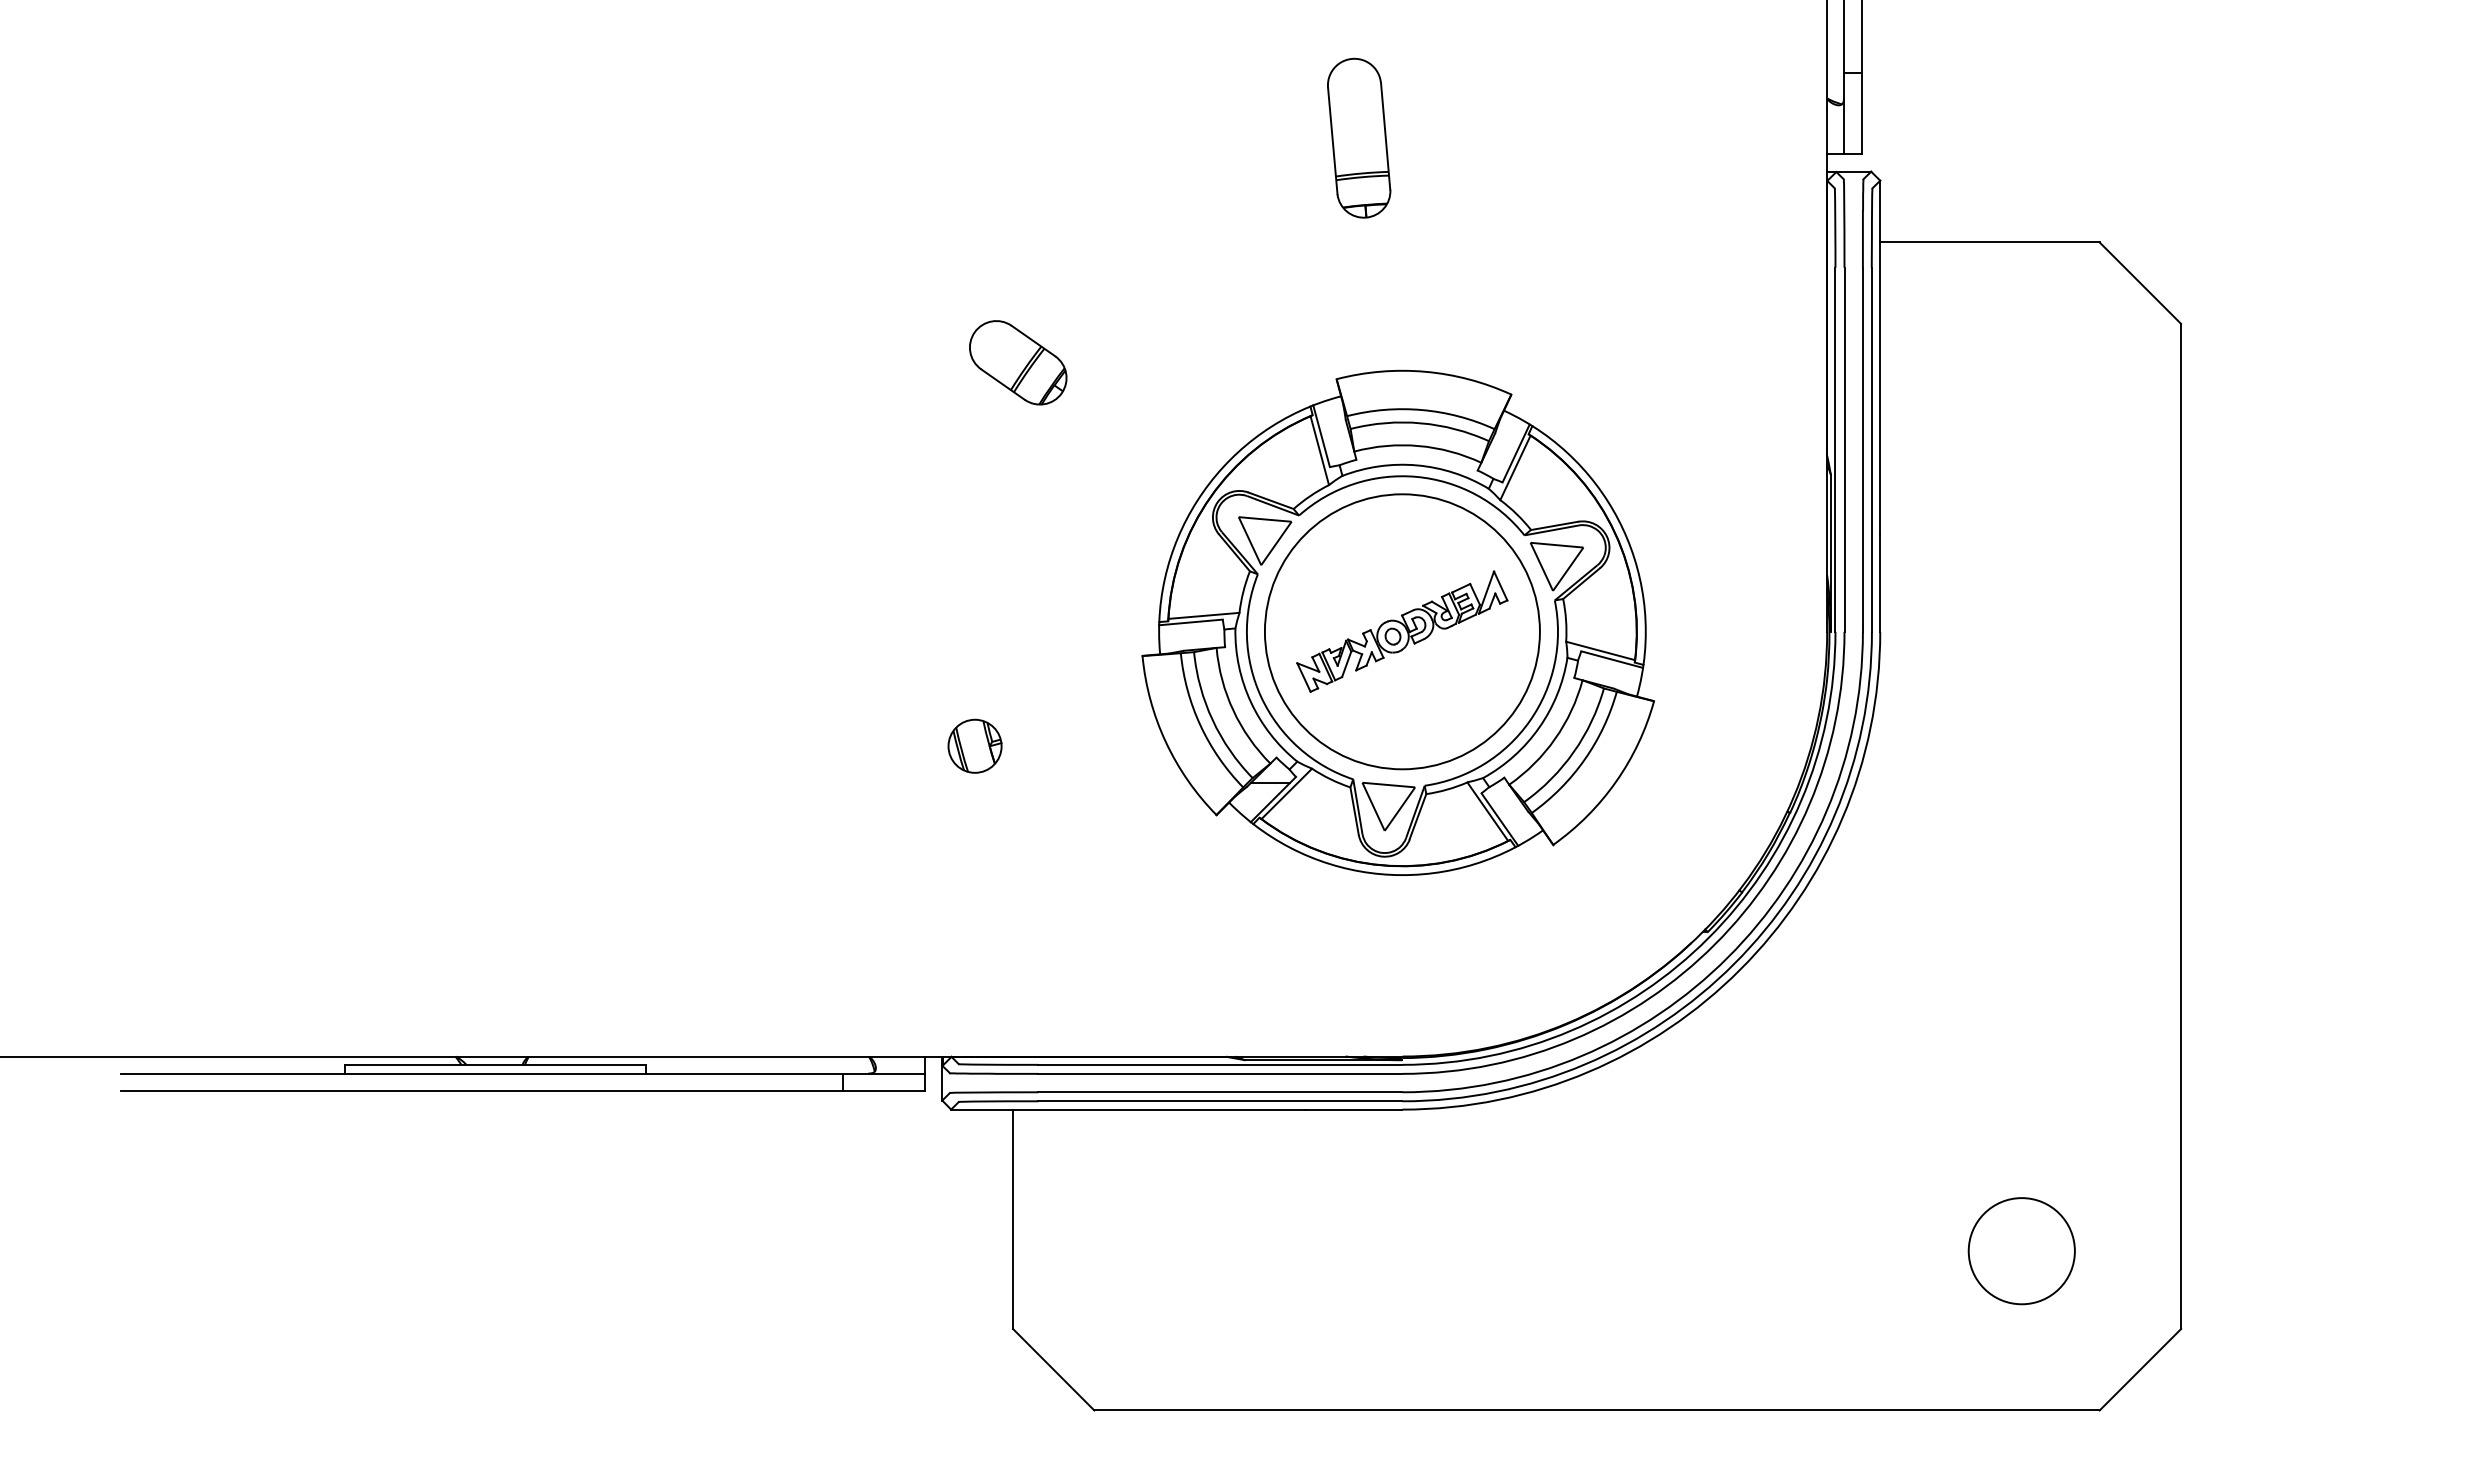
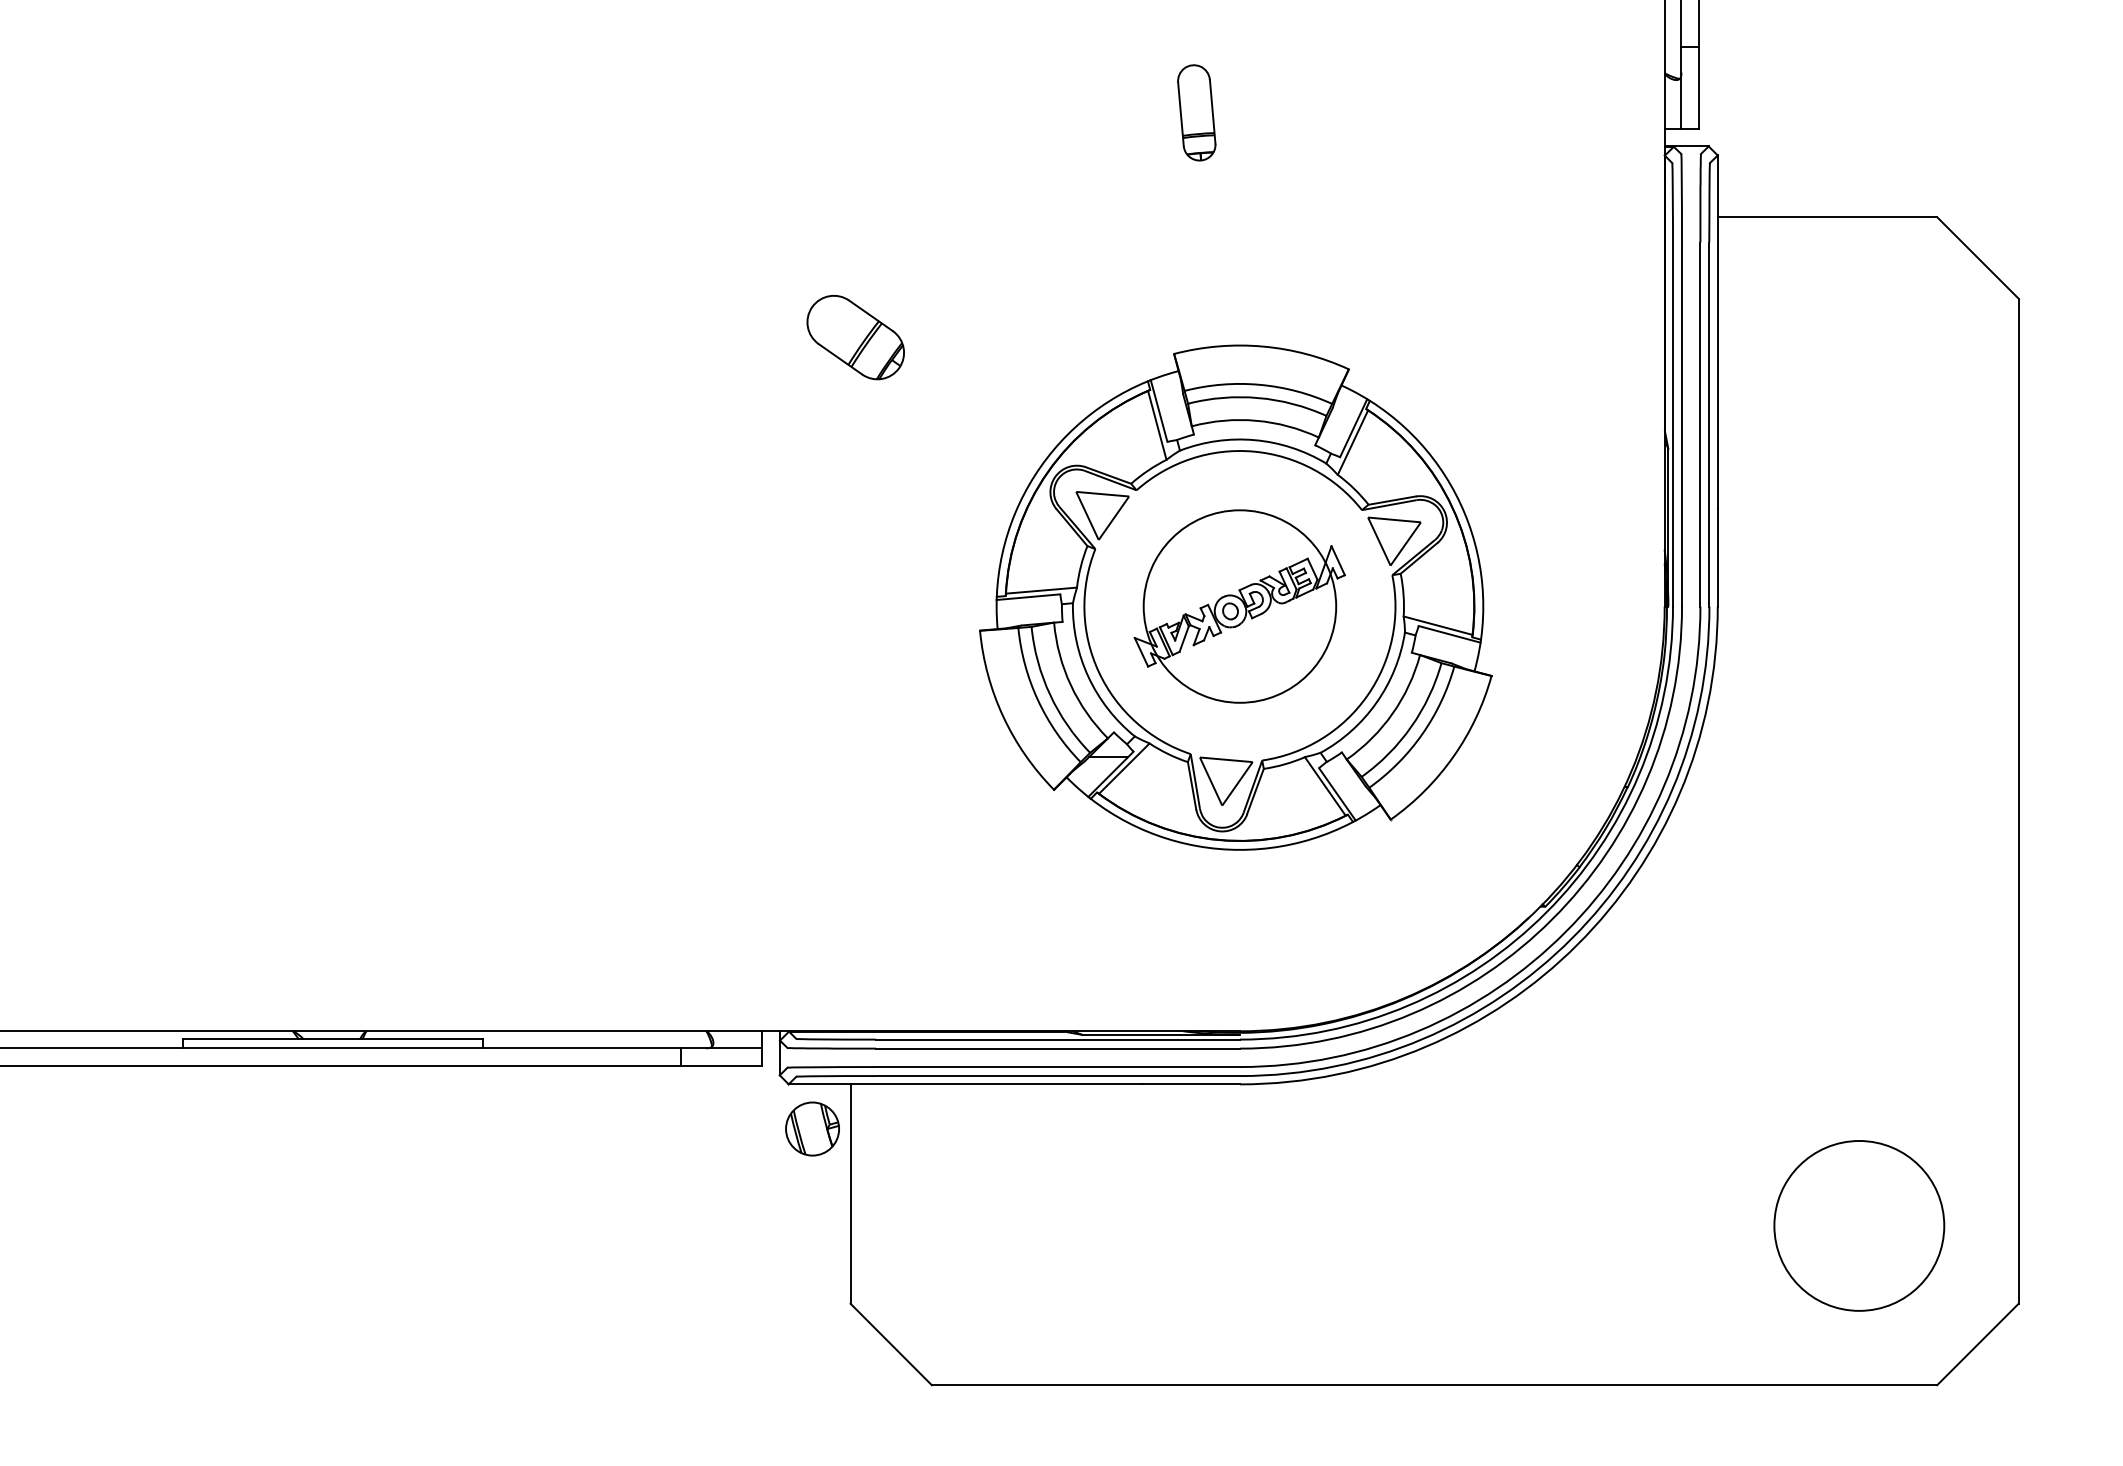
part: (1359, 137) -> (1197, 112), size x0.6
circle: (1401, 631) -> (1239, 606), size x0.7
part: (974, 745) -> (812, 1128), moved
circle: (2021, 1251) -> (1859, 1226), size x1.6

